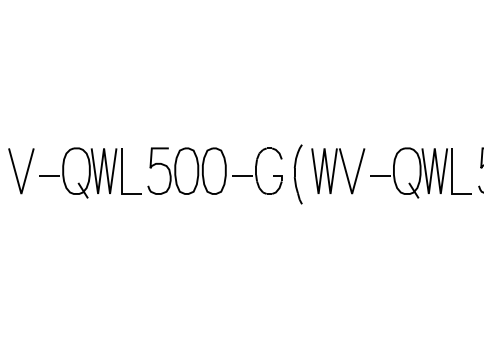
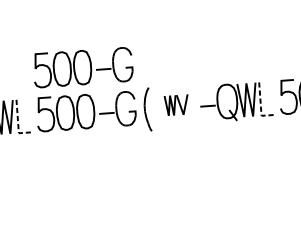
part: (214, 110) -> (82, 67), added
part: (338, 171) -> (176, 105), size x0.6
line: (121, 182) -> (18, 124), solid -> dashed
line: (452, 182) -> (261, 107), solid -> dashed

